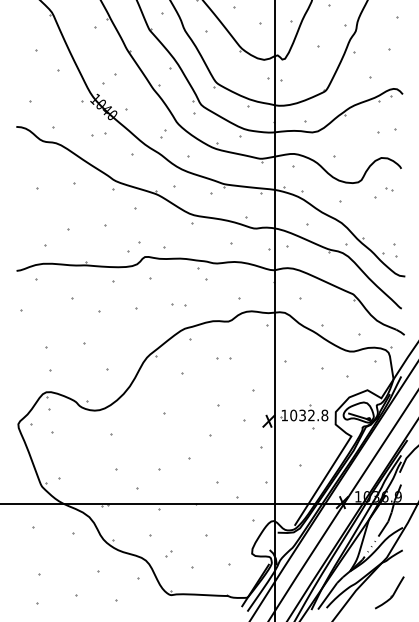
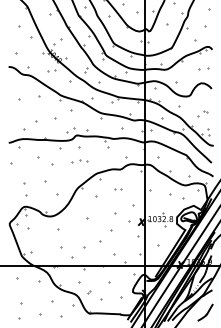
part: (383, 192) -> (202, 113), moved
part: (179, 304) -> (83, 160), moved

